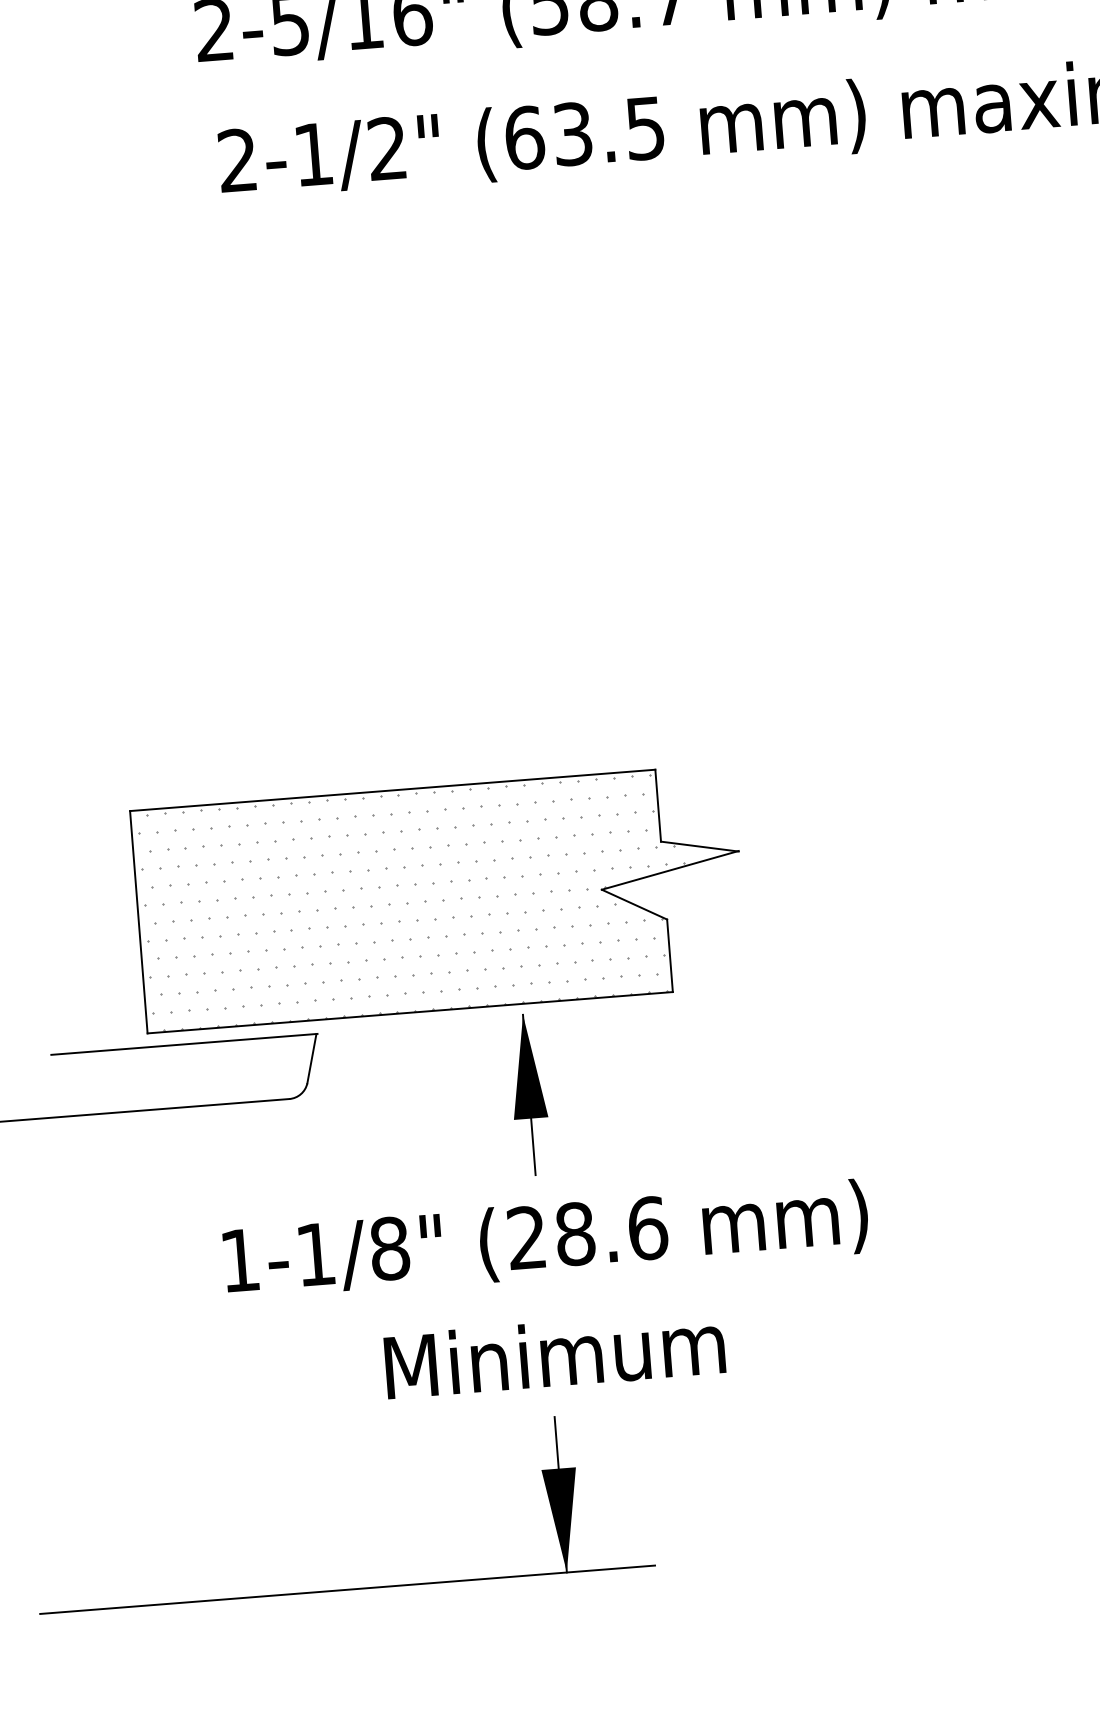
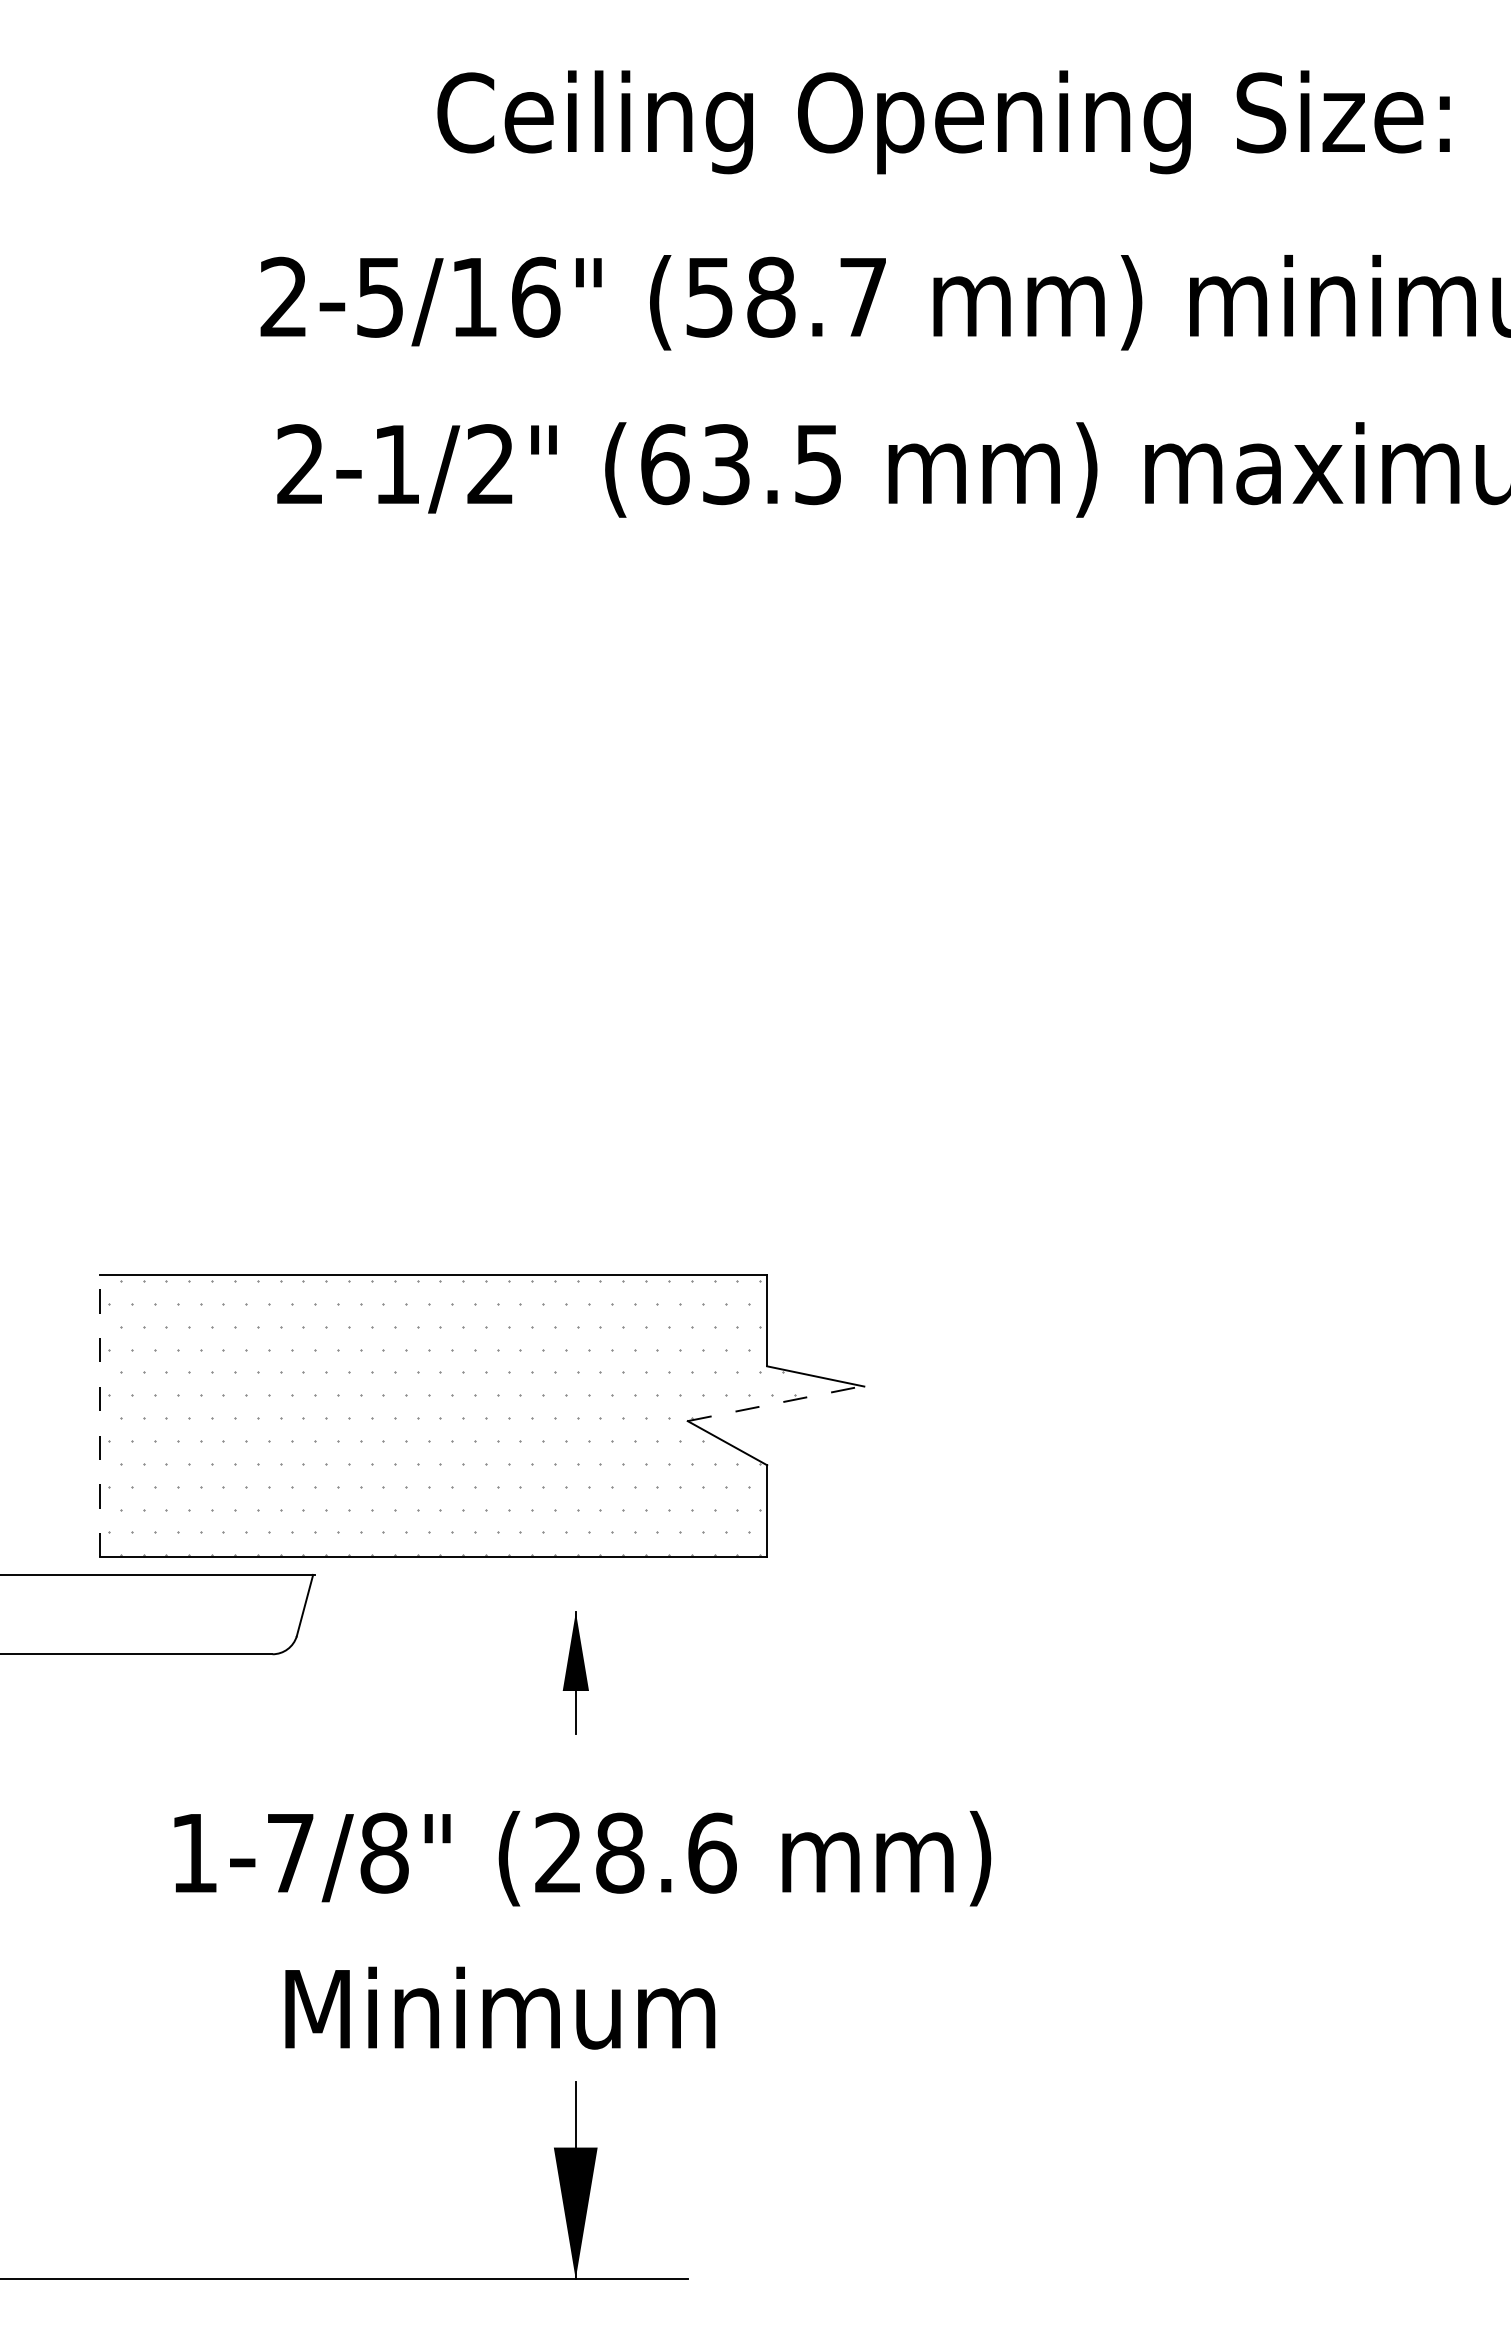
line: (670, 870) -> (776, 1403), solid -> dashed
line: (139, 921) -> (100, 1415), solid -> dashed
part: (529, 1094) -> (575, 1672), size x0.6
text: (315, 1254) -> (290, 1853), 1-1/8" -> 1-7/8"
text: (555, 1353) -> (500, 2007), moved

